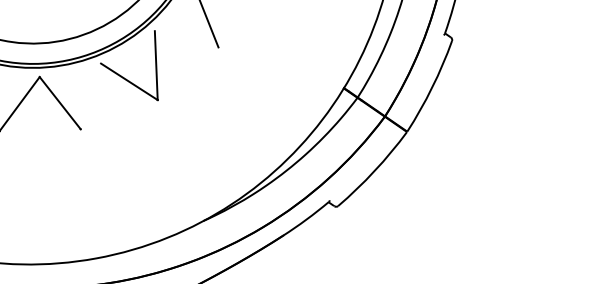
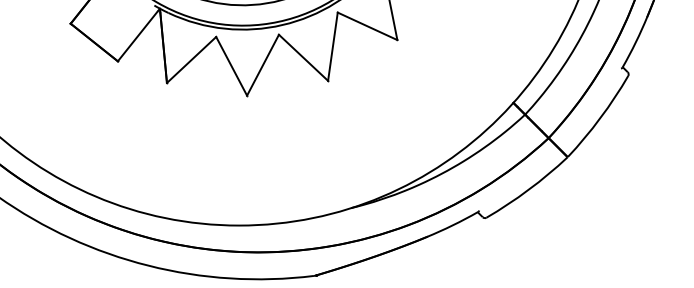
line: (186, 39) -> (367, 26), added
line: (90, 95) -> (262, 64), added

